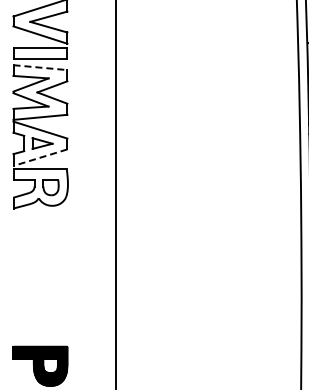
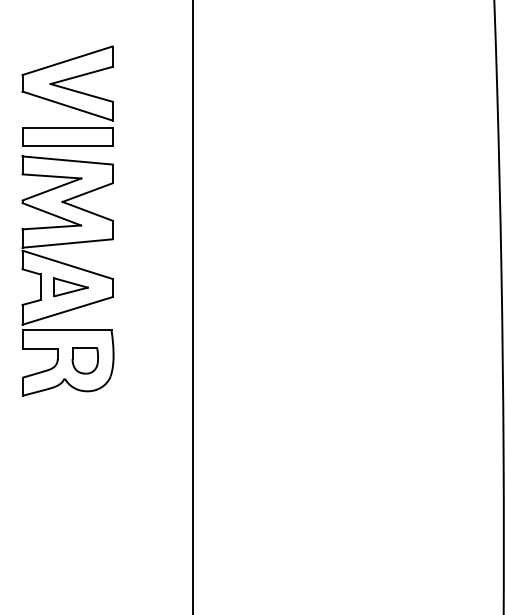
line: (40, 67) -> (67, 160), dashed -> solid
line: (39, 157) -> (66, 310), dashed -> solid

